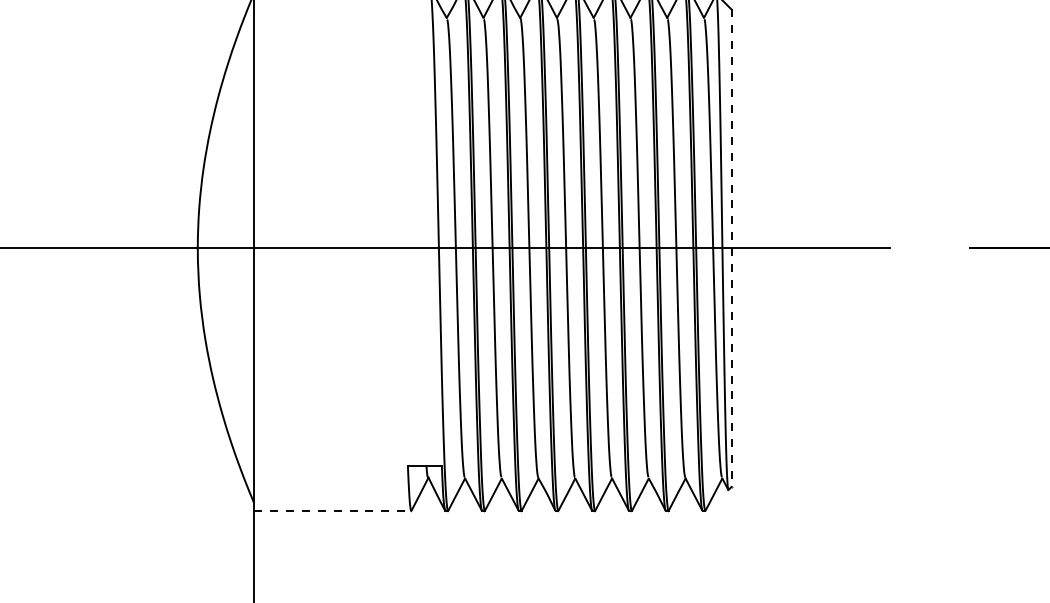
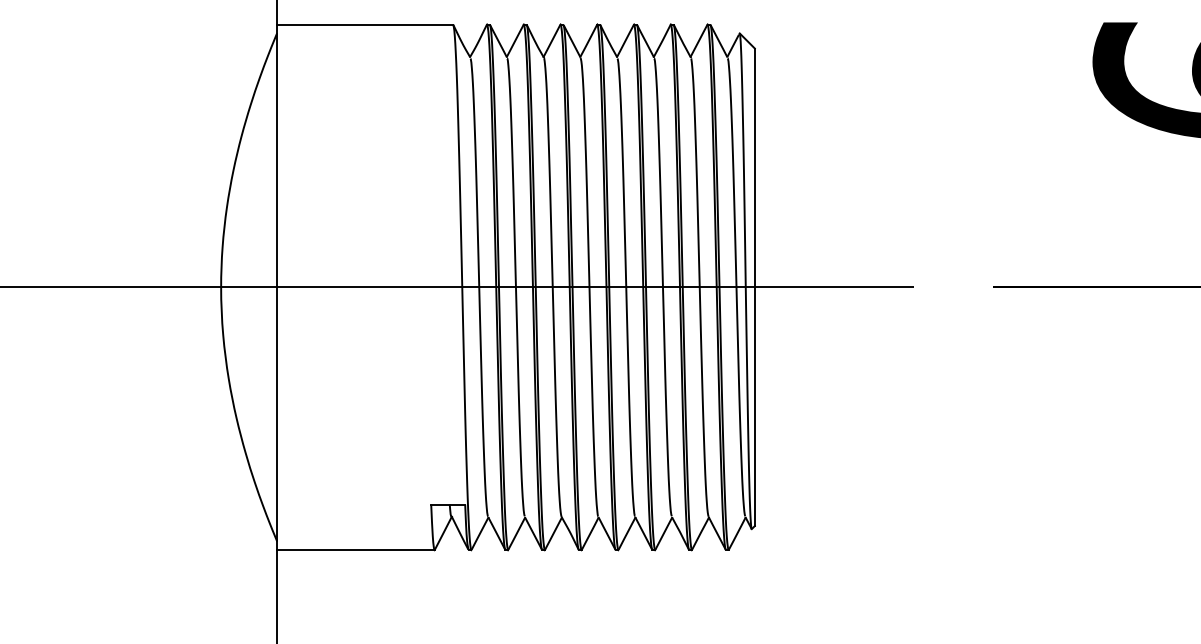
line: (731, 248) -> (754, 287), dashed -> solid
line: (333, 510) -> (356, 549), dashed -> solid

